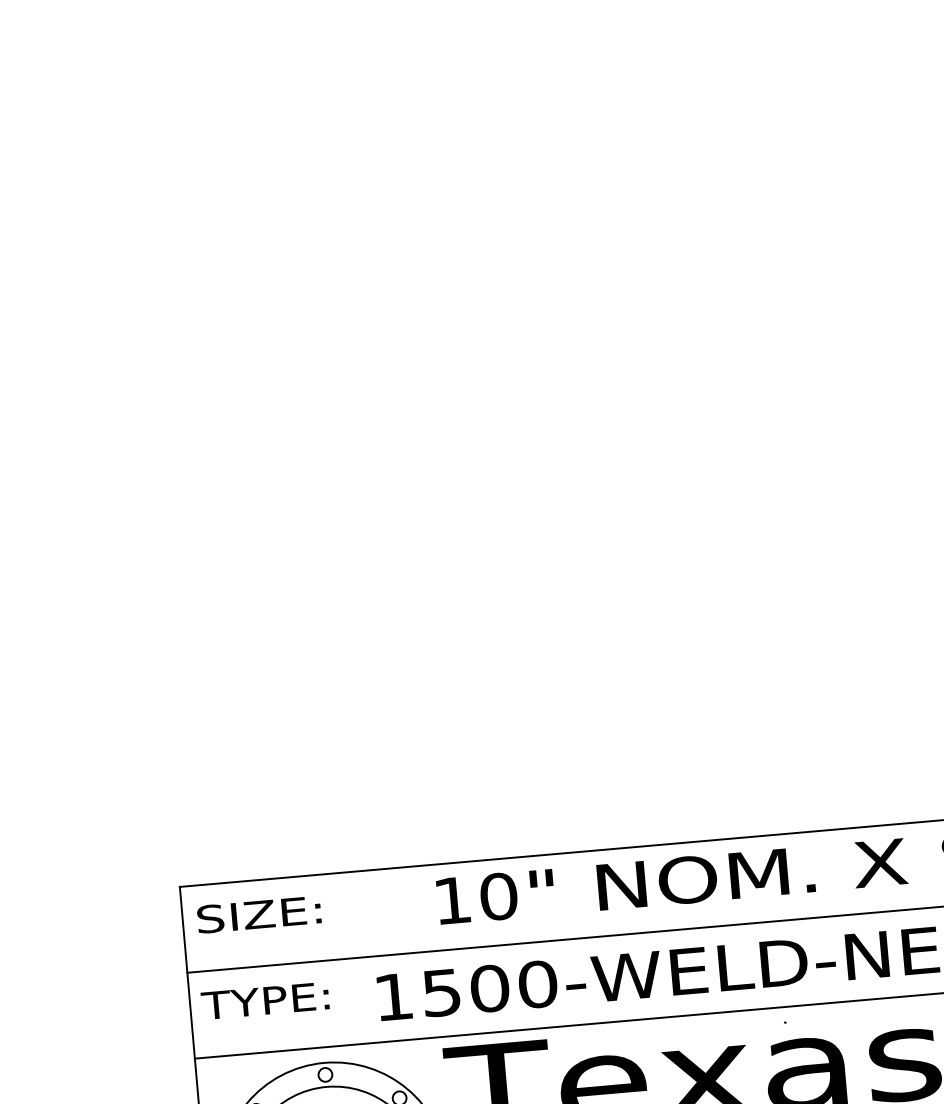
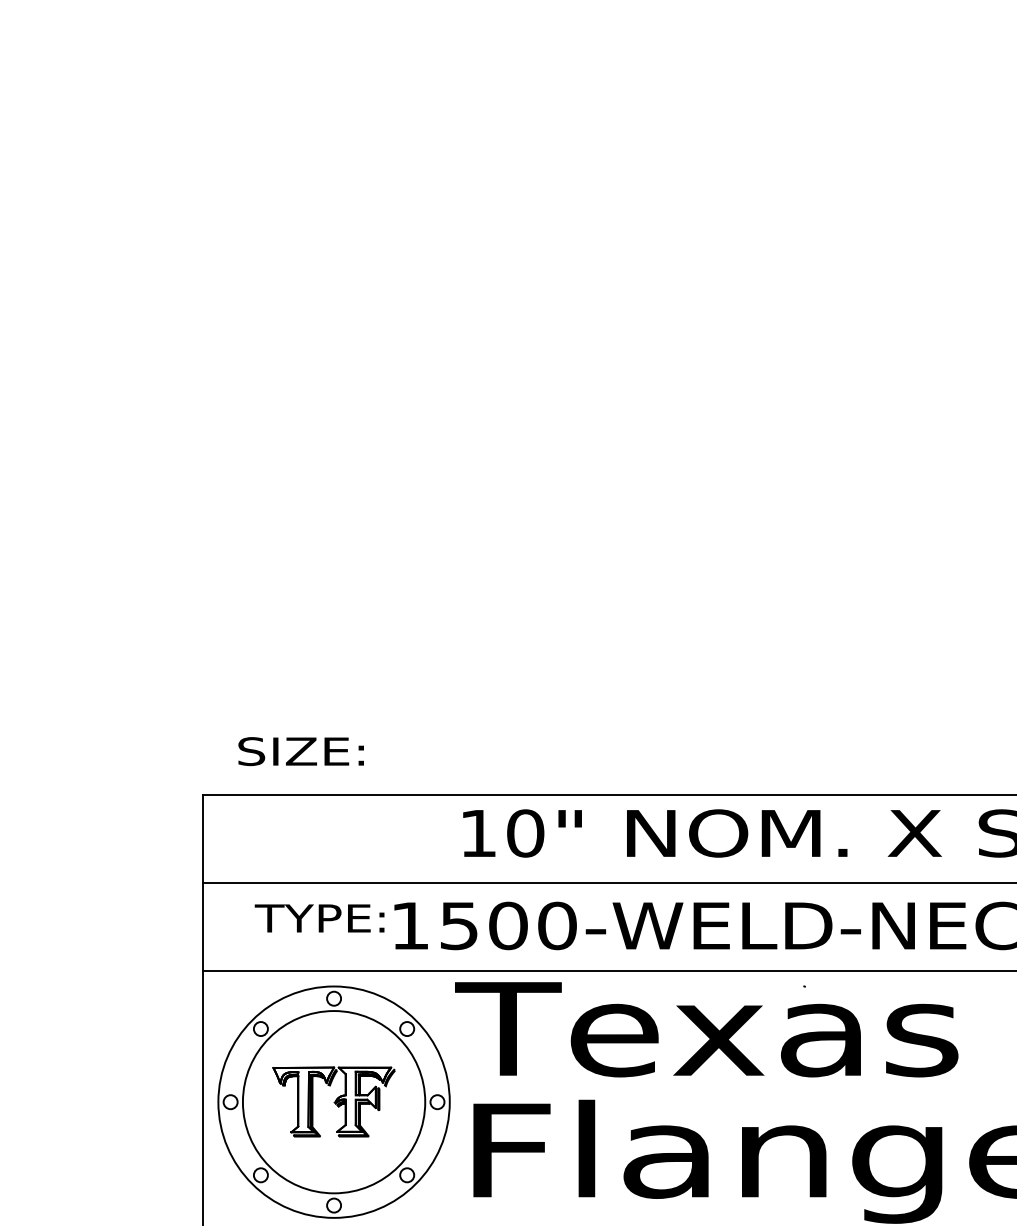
text: (258, 914) -> (300, 751), moved
text: (265, 1000) -> (319, 918), moved

